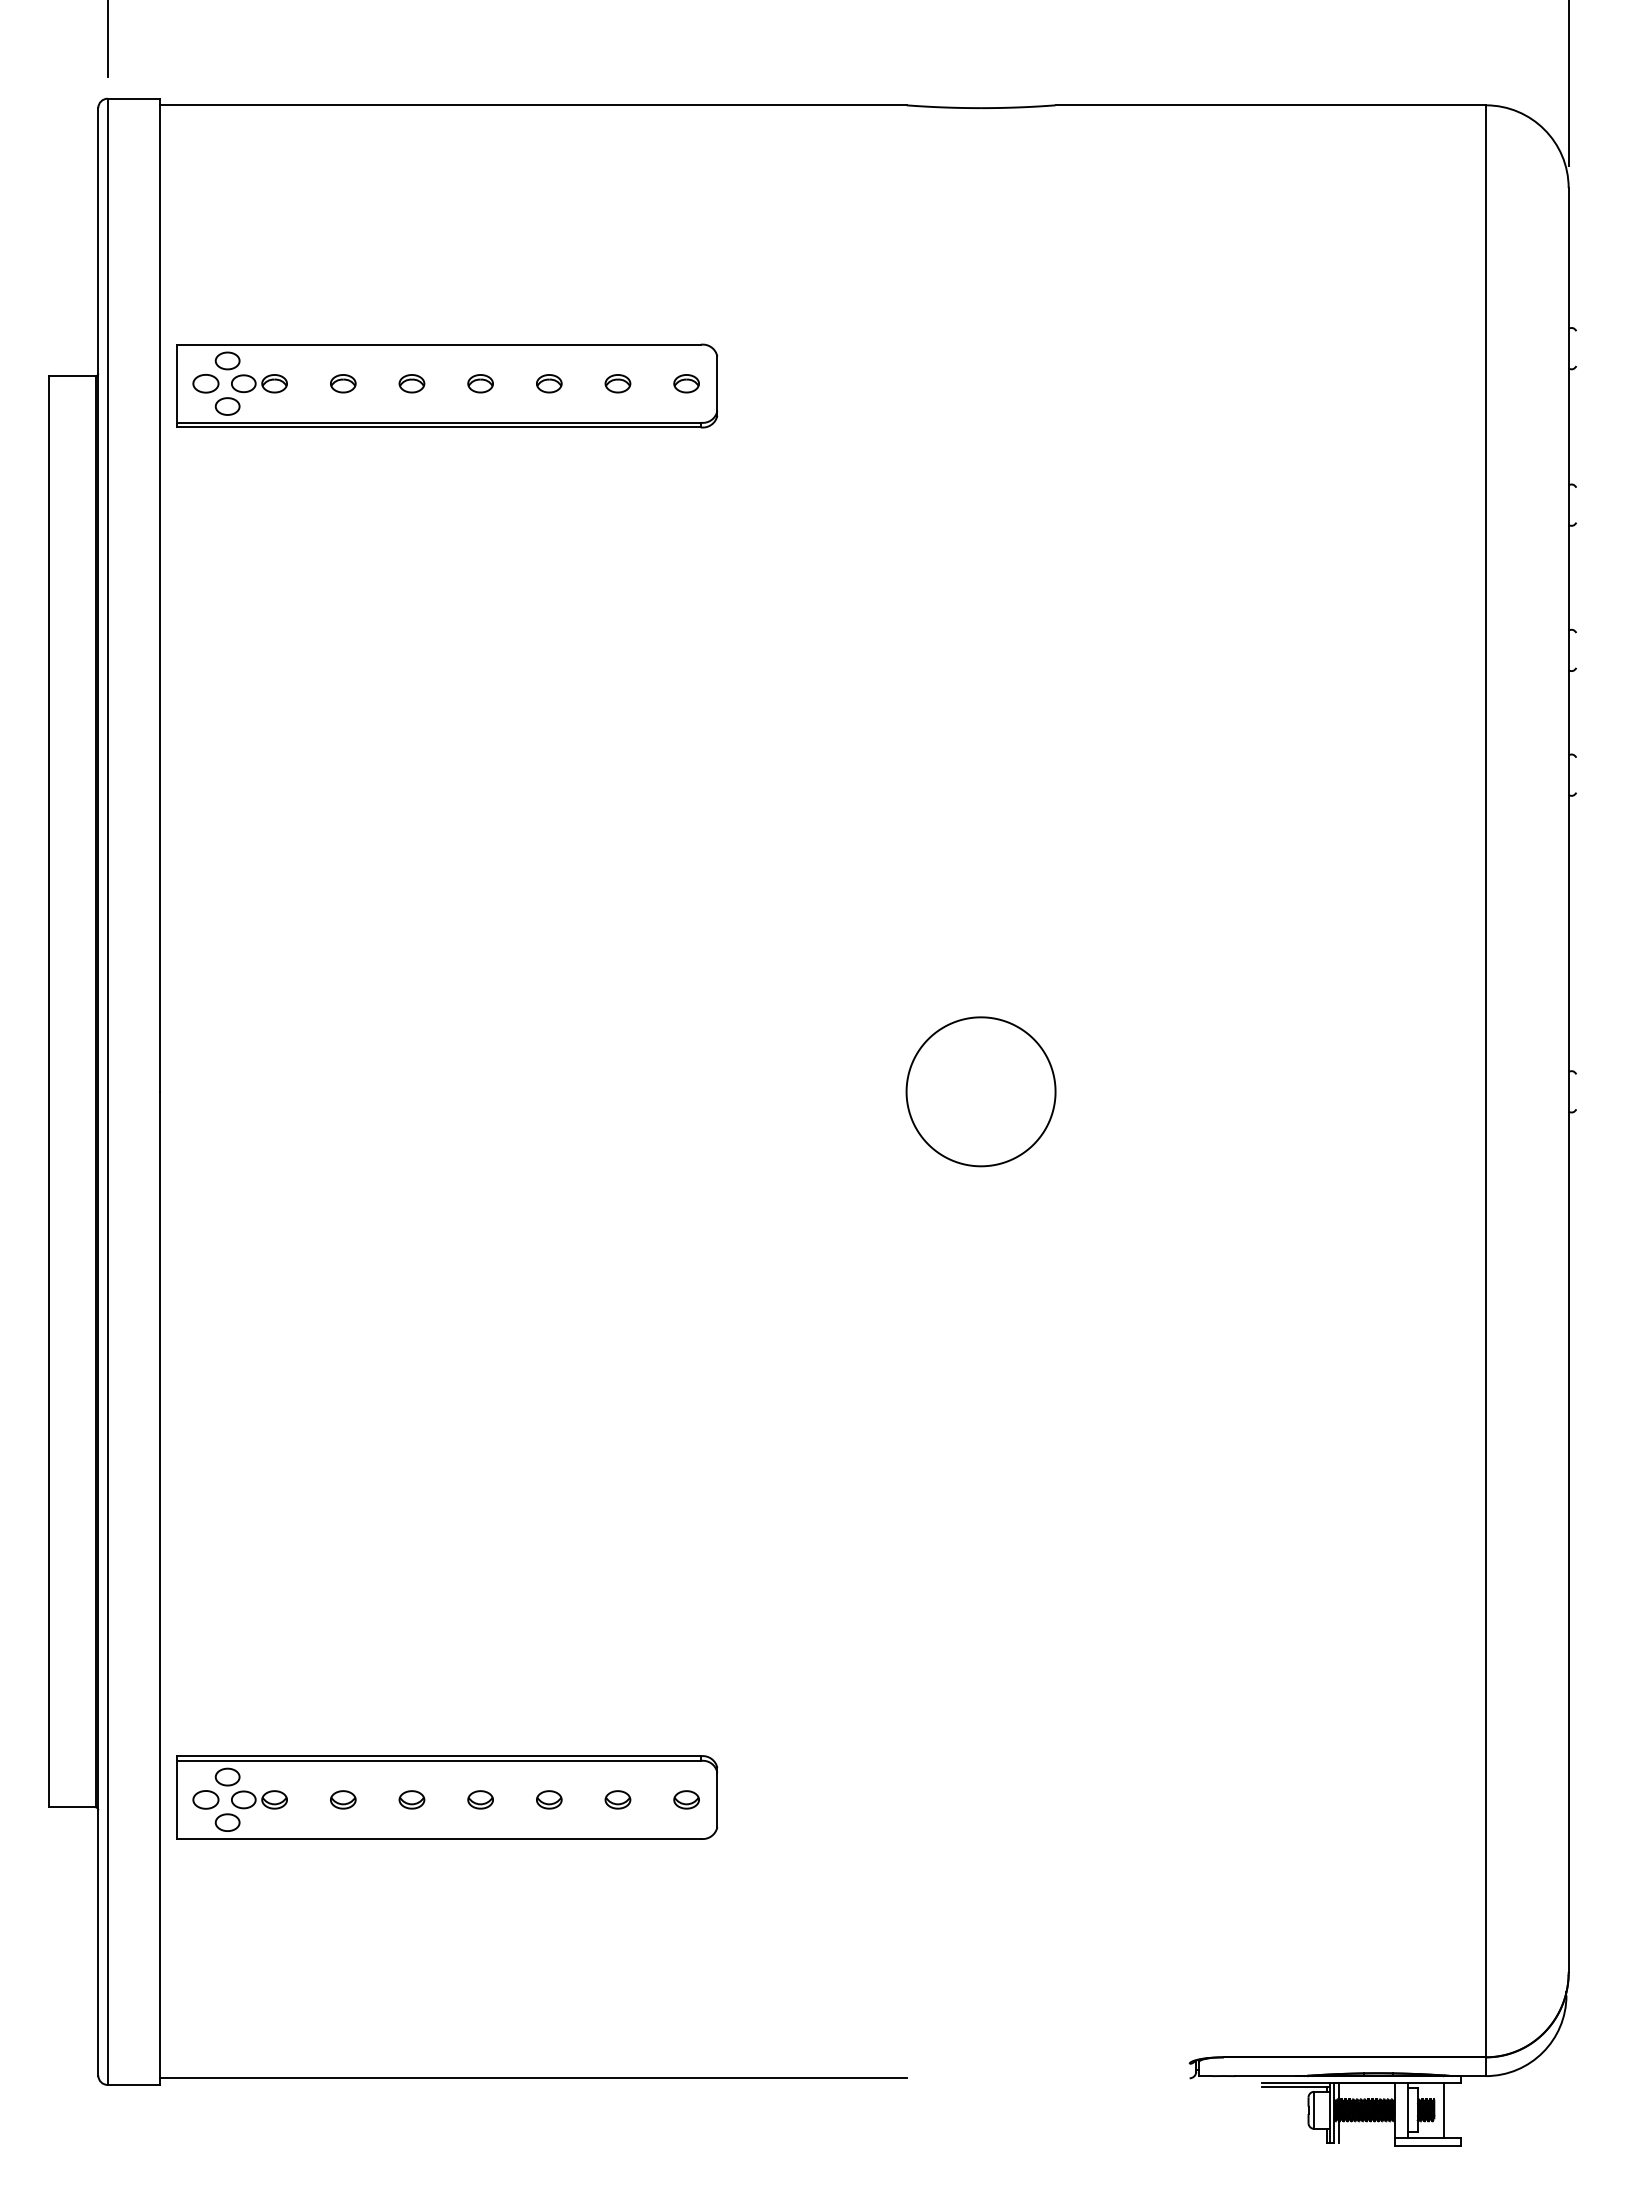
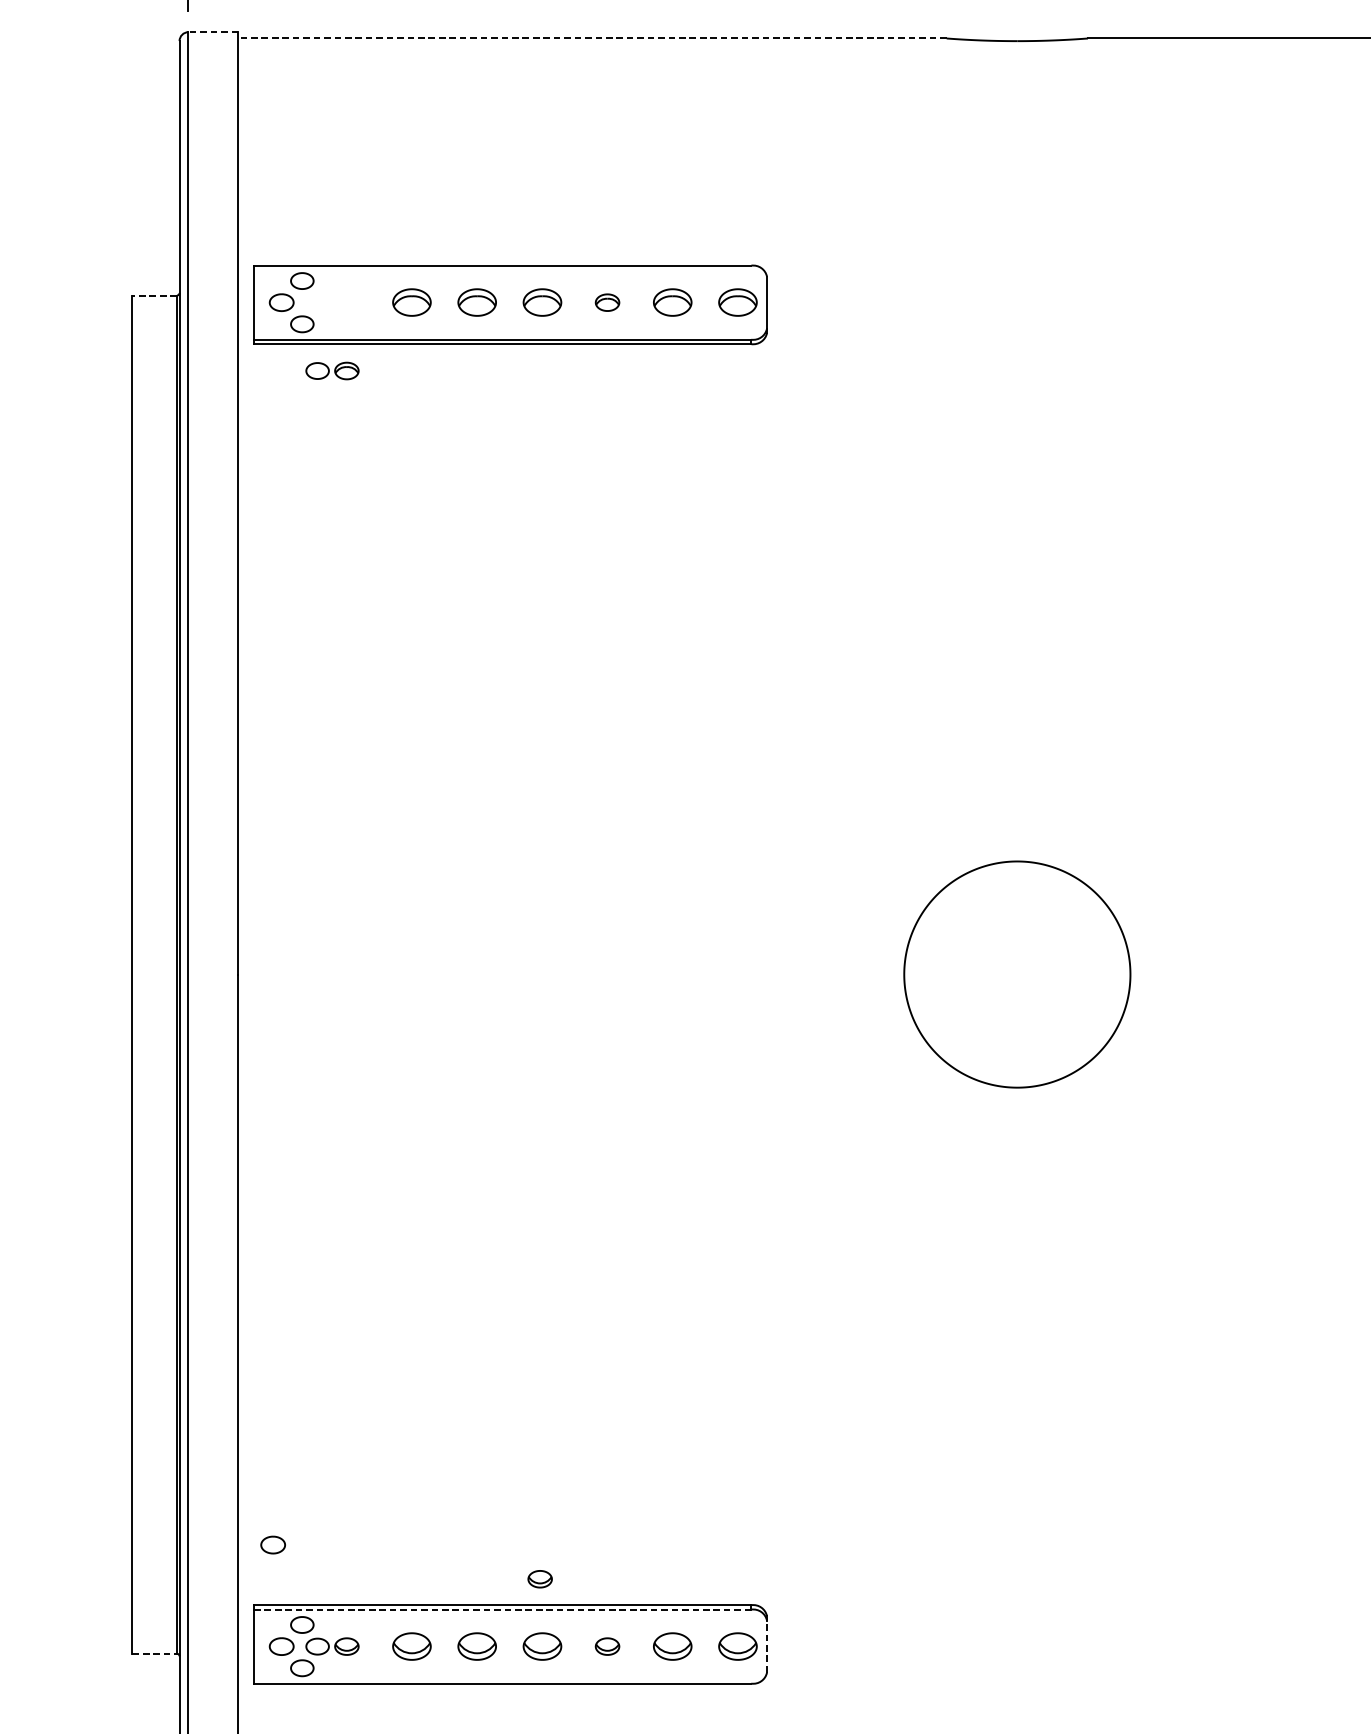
line: (133, 98) -> (212, 31), solid -> dashed
line: (532, 105) -> (591, 38), solid -> dashed
line: (71, 376) -> (154, 295), solid -> dashed
part: (259, 383) -> (332, 370), moved
part: (343, 383) -> (412, 302), size x1.6
part: (411, 383) -> (476, 302), size x1.6
part: (480, 383) -> (542, 302), size x1.6
part: (617, 383) -> (672, 302), size x1.6
part: (686, 383) -> (737, 302), size x1.6
part: (980, 1091) -> (1016, 974), size x1.6
part: (196, 1692) -> (272, 1544), added
part: (478, 1728) -> (540, 1578), added
line: (438, 1760) -> (502, 1609), solid -> dashed
part: (343, 1799) -> (412, 1646), size x1.6
part: (411, 1799) -> (476, 1646), size x1.6
part: (480, 1799) -> (542, 1646), size x1.6
part: (617, 1799) -> (672, 1646), size x1.6
part: (686, 1799) -> (737, 1646), size x1.6
line: (717, 1799) -> (767, 1646), solid -> dashed
line: (72, 1807) -> (155, 1653), solid -> dashed

